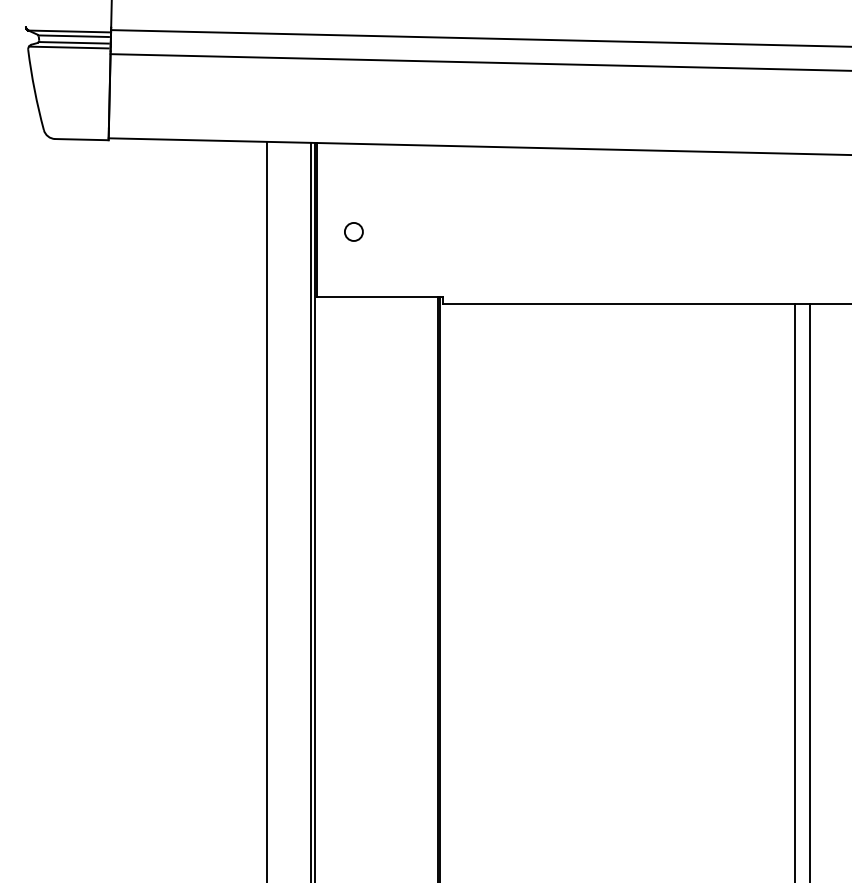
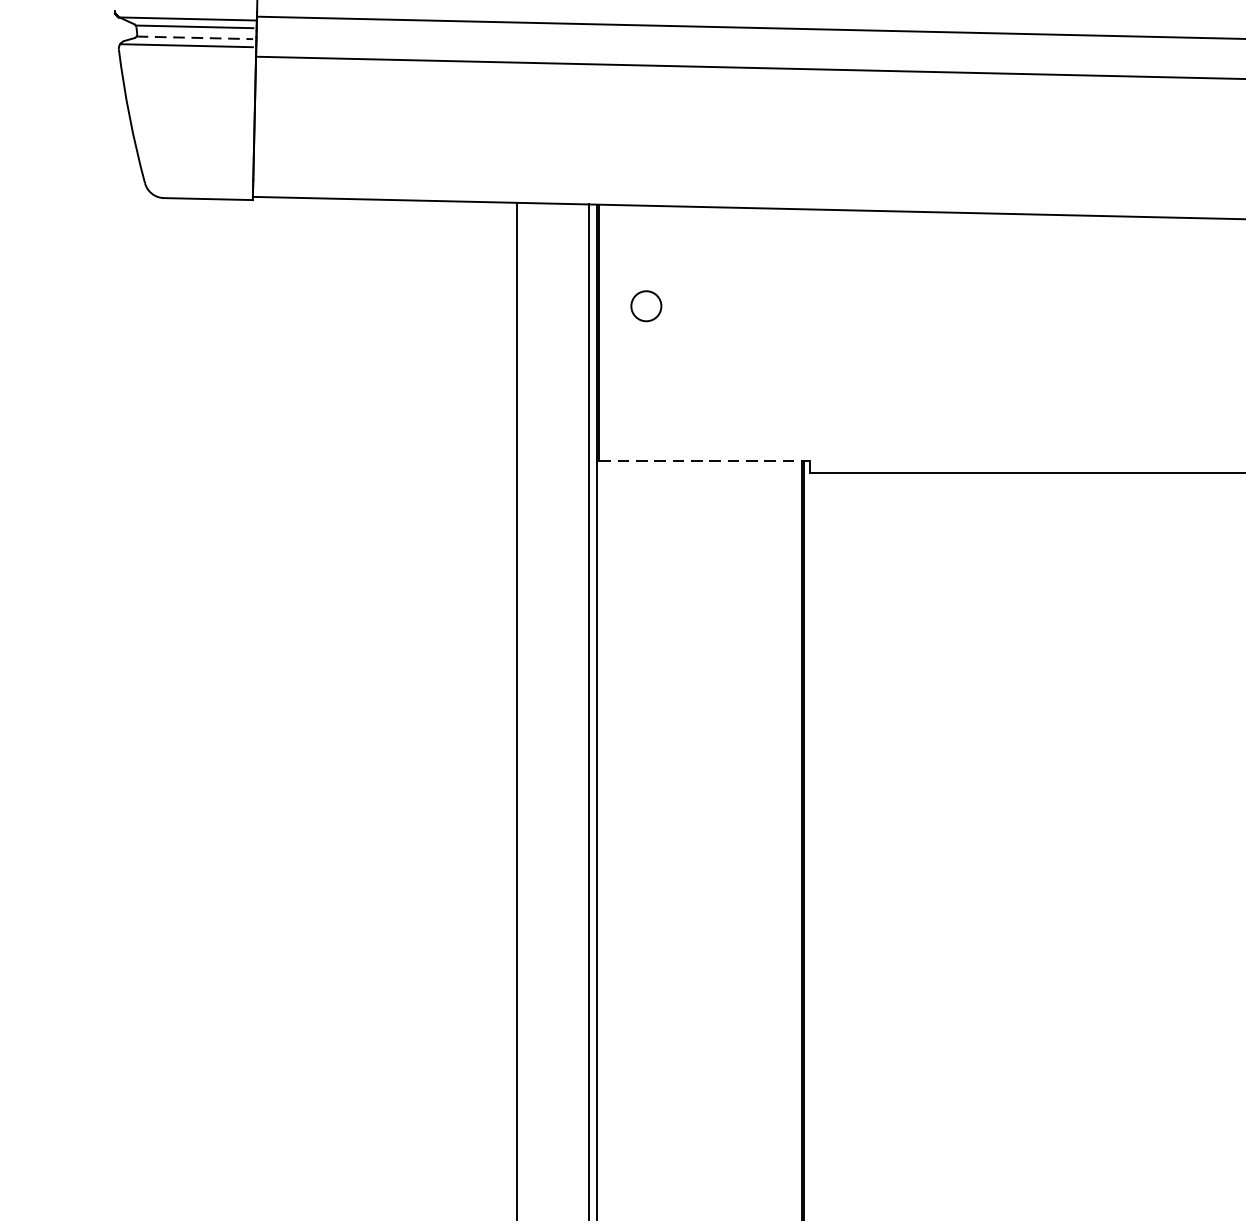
line: (73, 42) -> (194, 37), solid -> dashed
circle: (353, 231) -> (645, 305), moved
line: (380, 296) -> (705, 460), solid -> dashed

